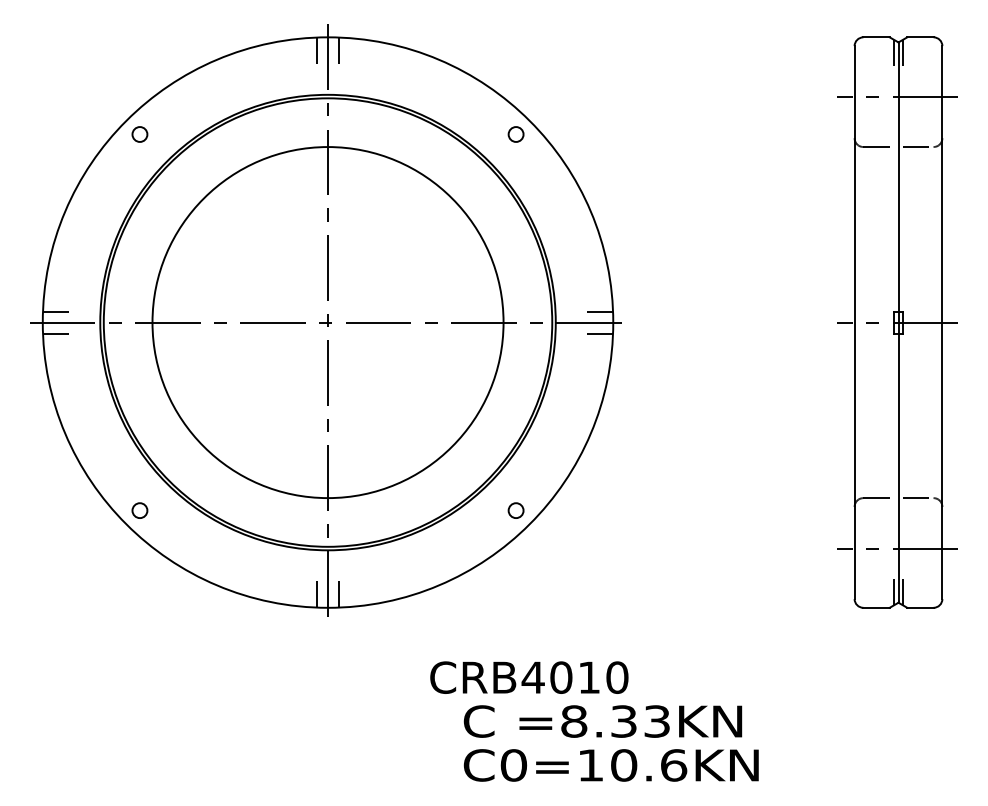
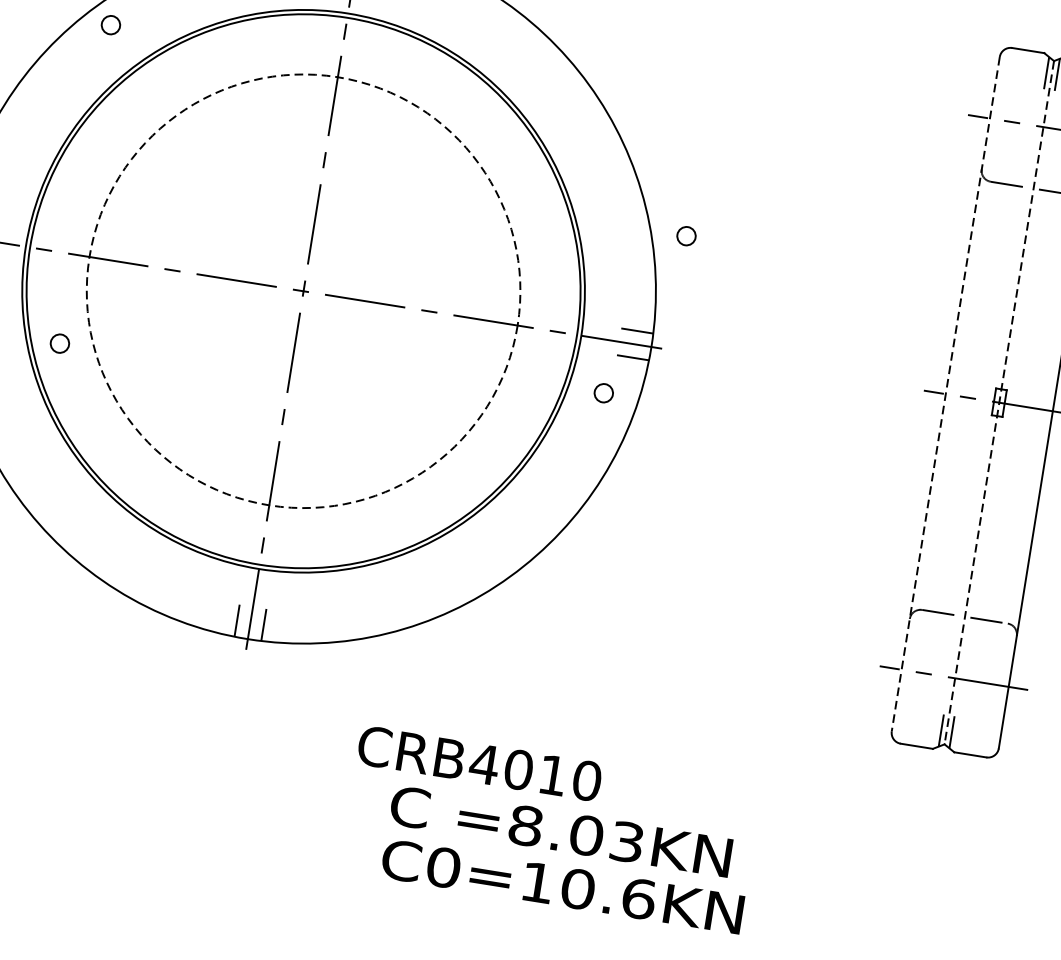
circle: (515, 134) -> (685, 236), moved
circle: (327, 322) -> (302, 291), solid -> dashed
line: (854, 323) -> (945, 395), solid -> dashed
line: (898, 323) -> (999, 403), solid -> dashed
circle: (139, 510) -> (59, 343), moved
circle: (515, 510) -> (603, 392), moved
text: (624, 721) -> (587, 835), =8.33KN -> =8.03KN

